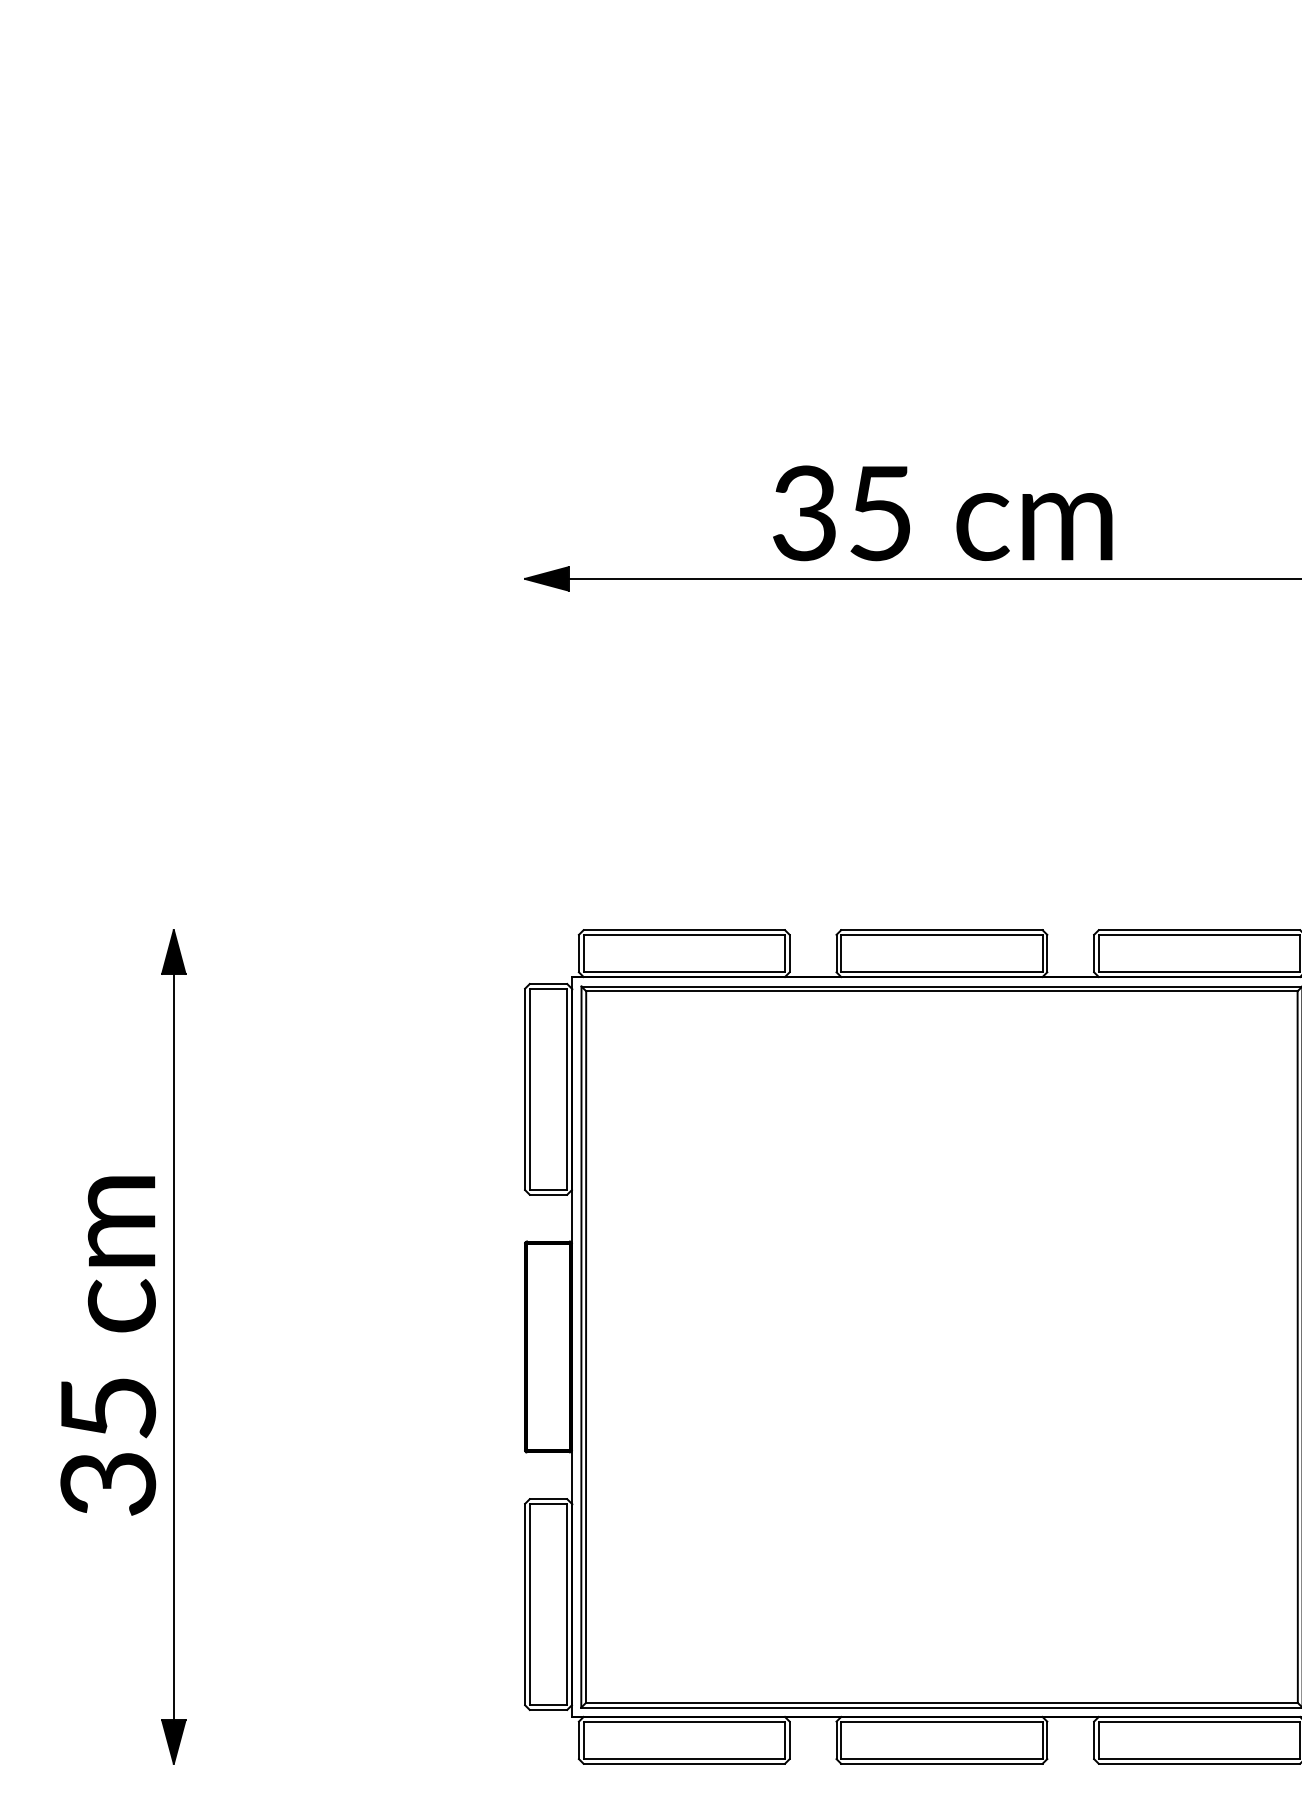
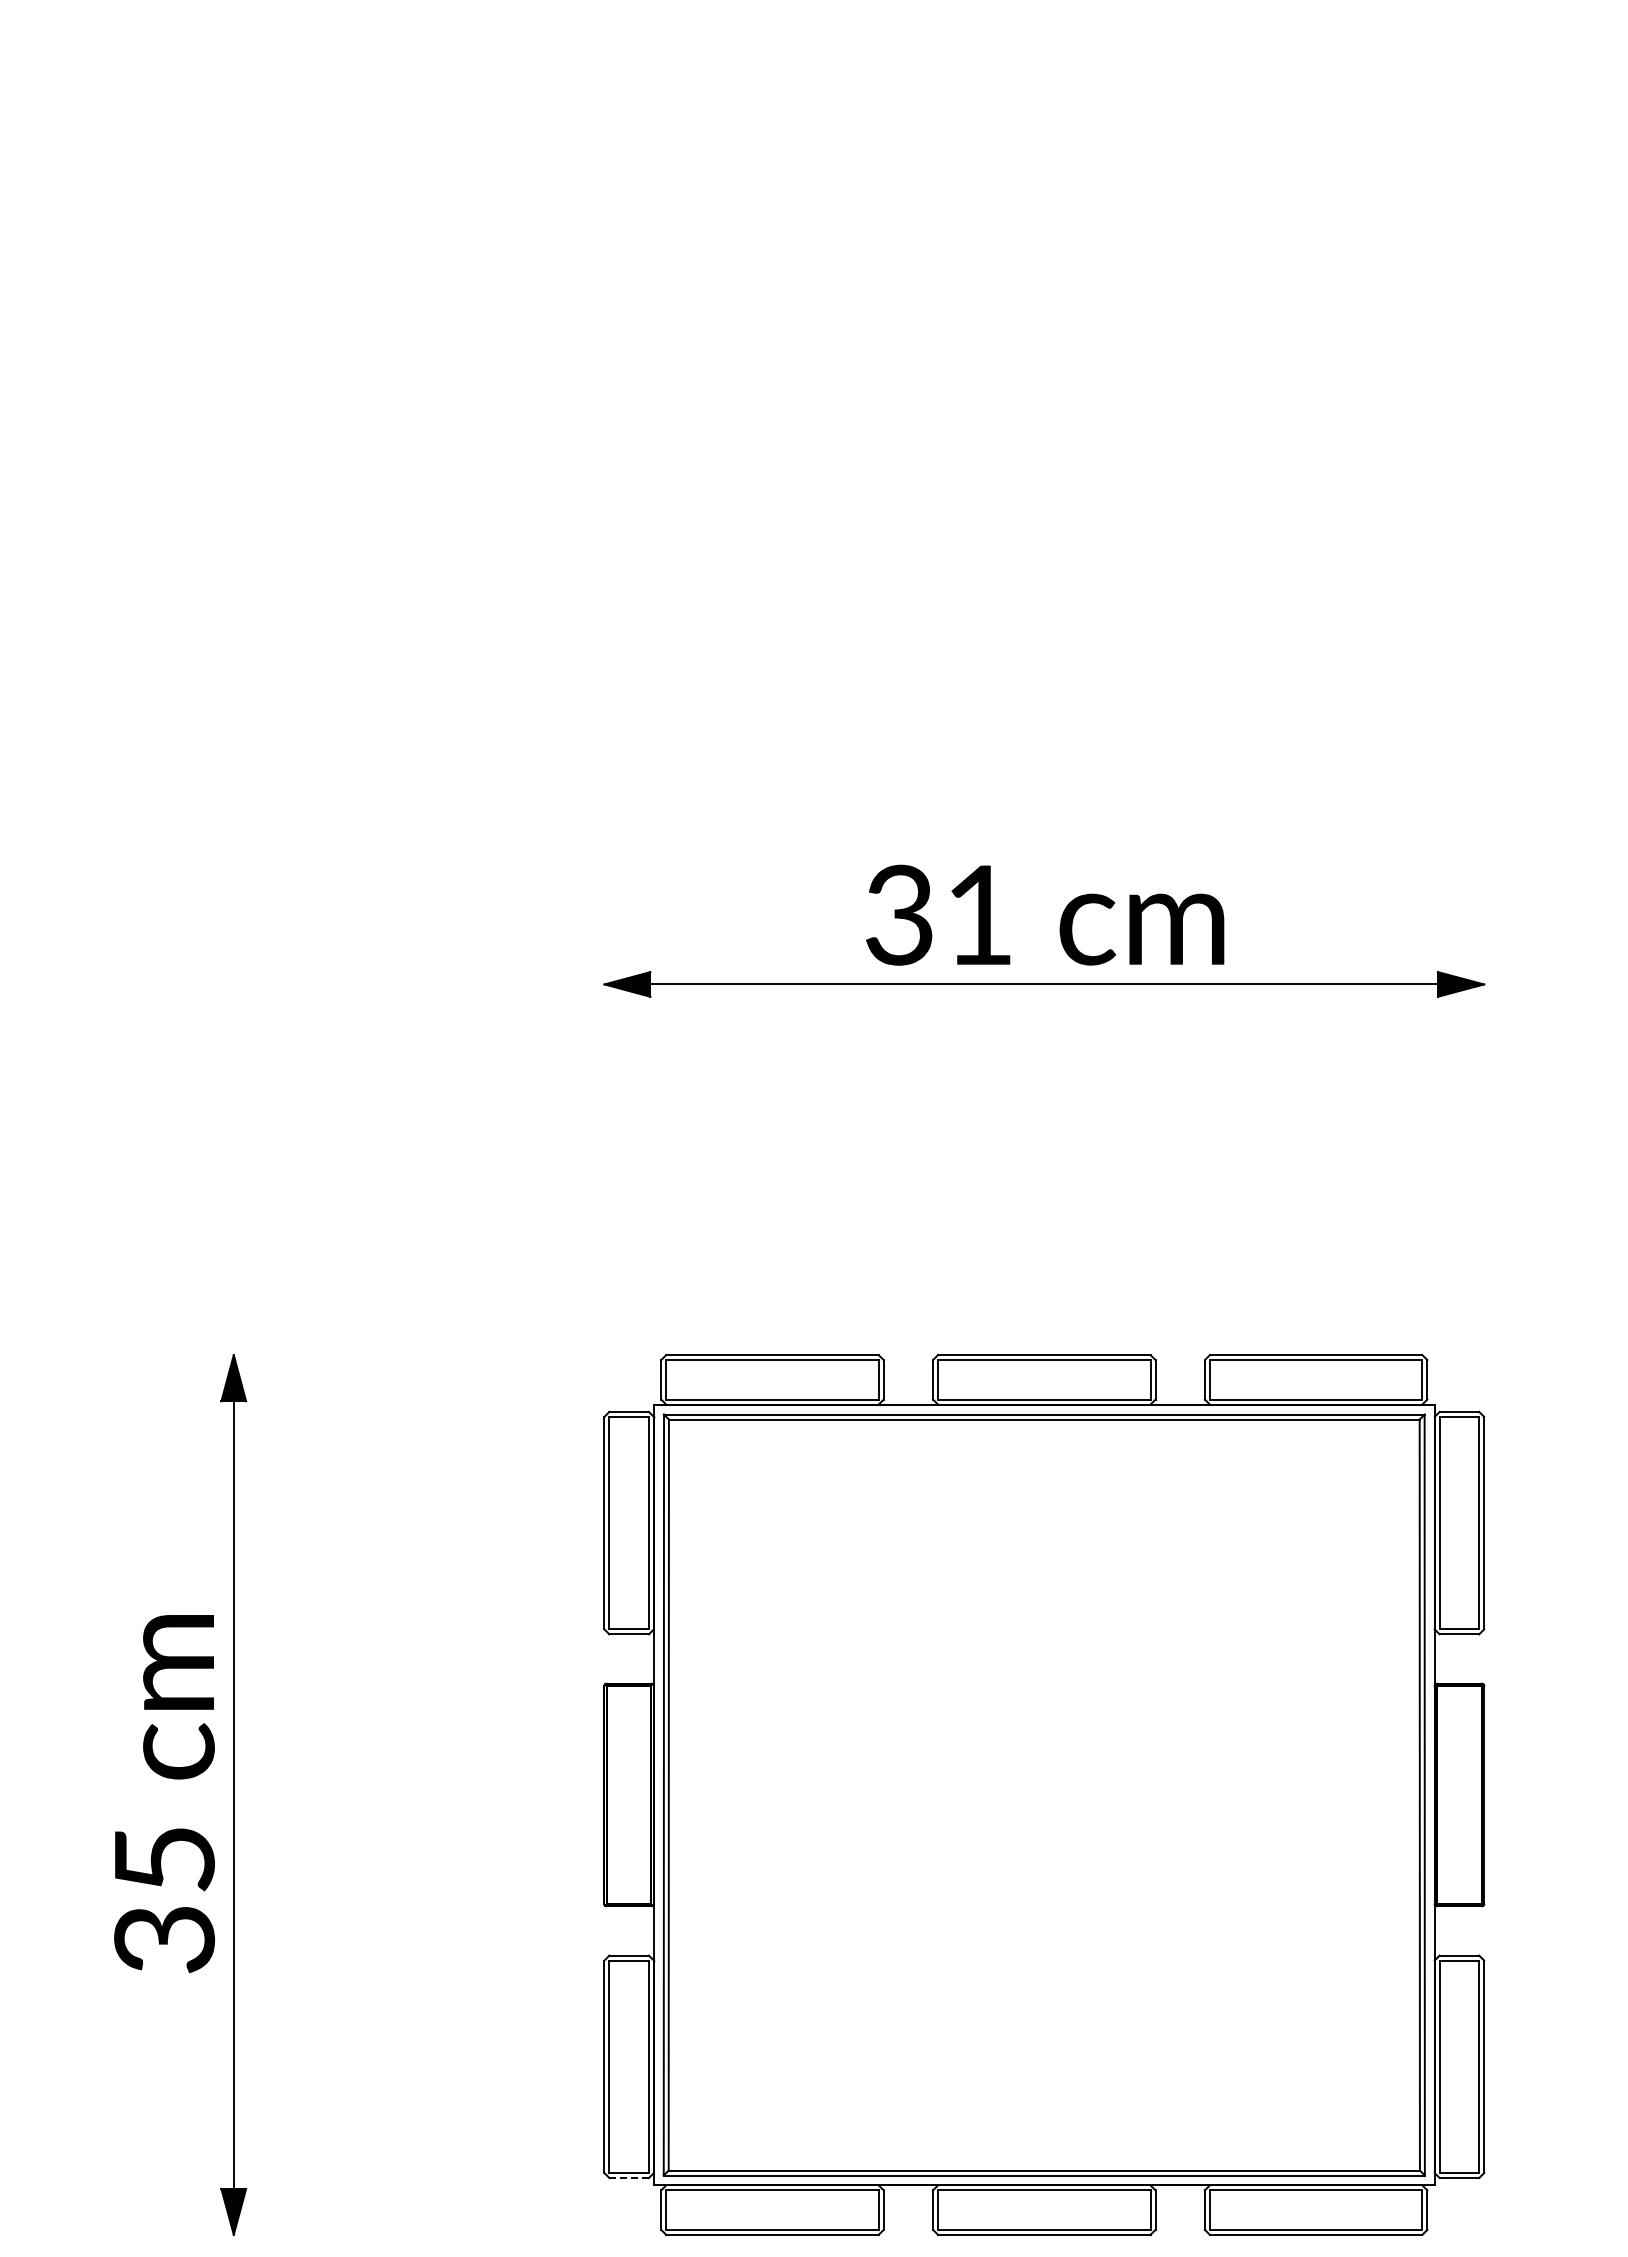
text: (880, 513) -> (979, 915), 35 -> 31
line: (548, 1710) -> (629, 2178), solid -> dashed

